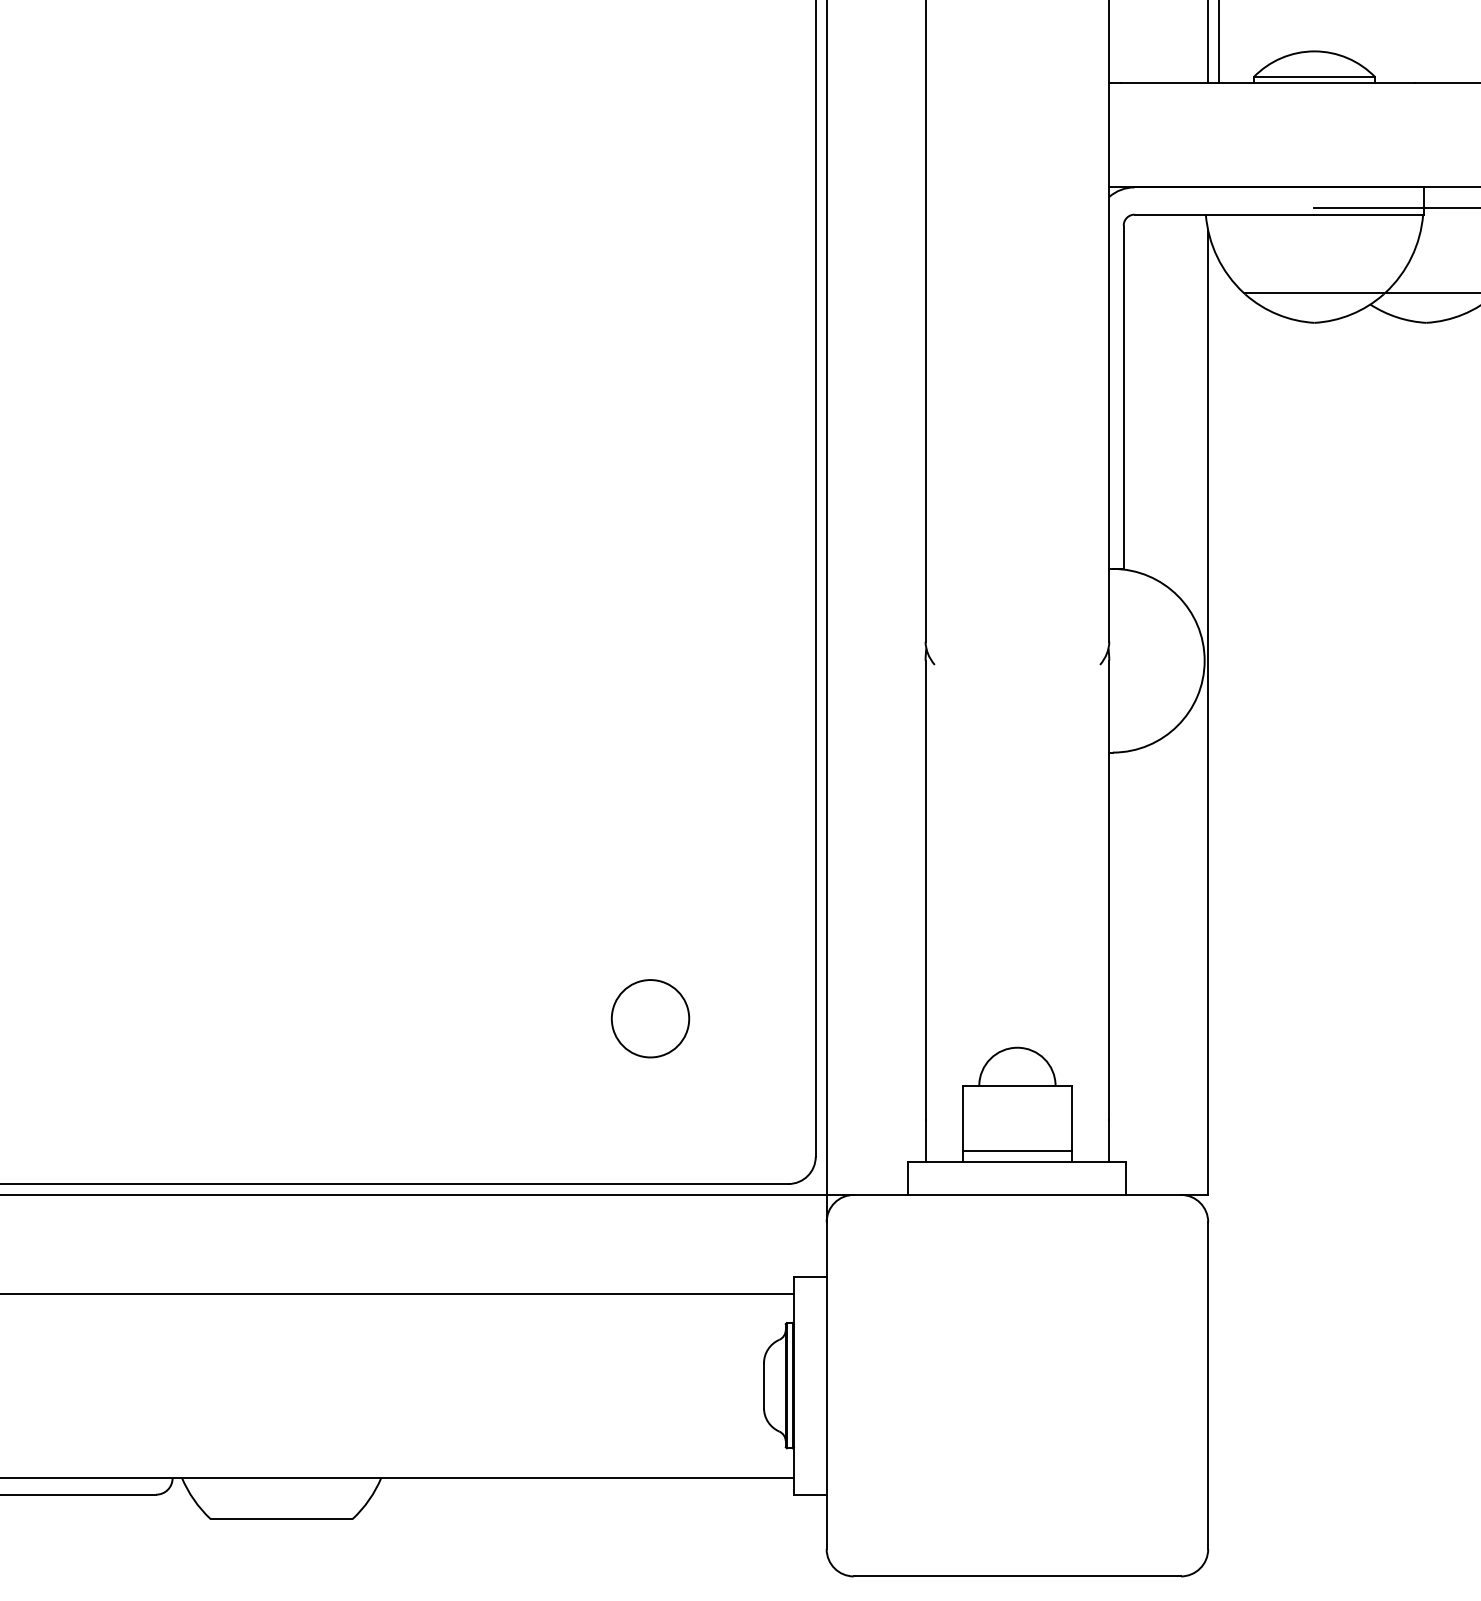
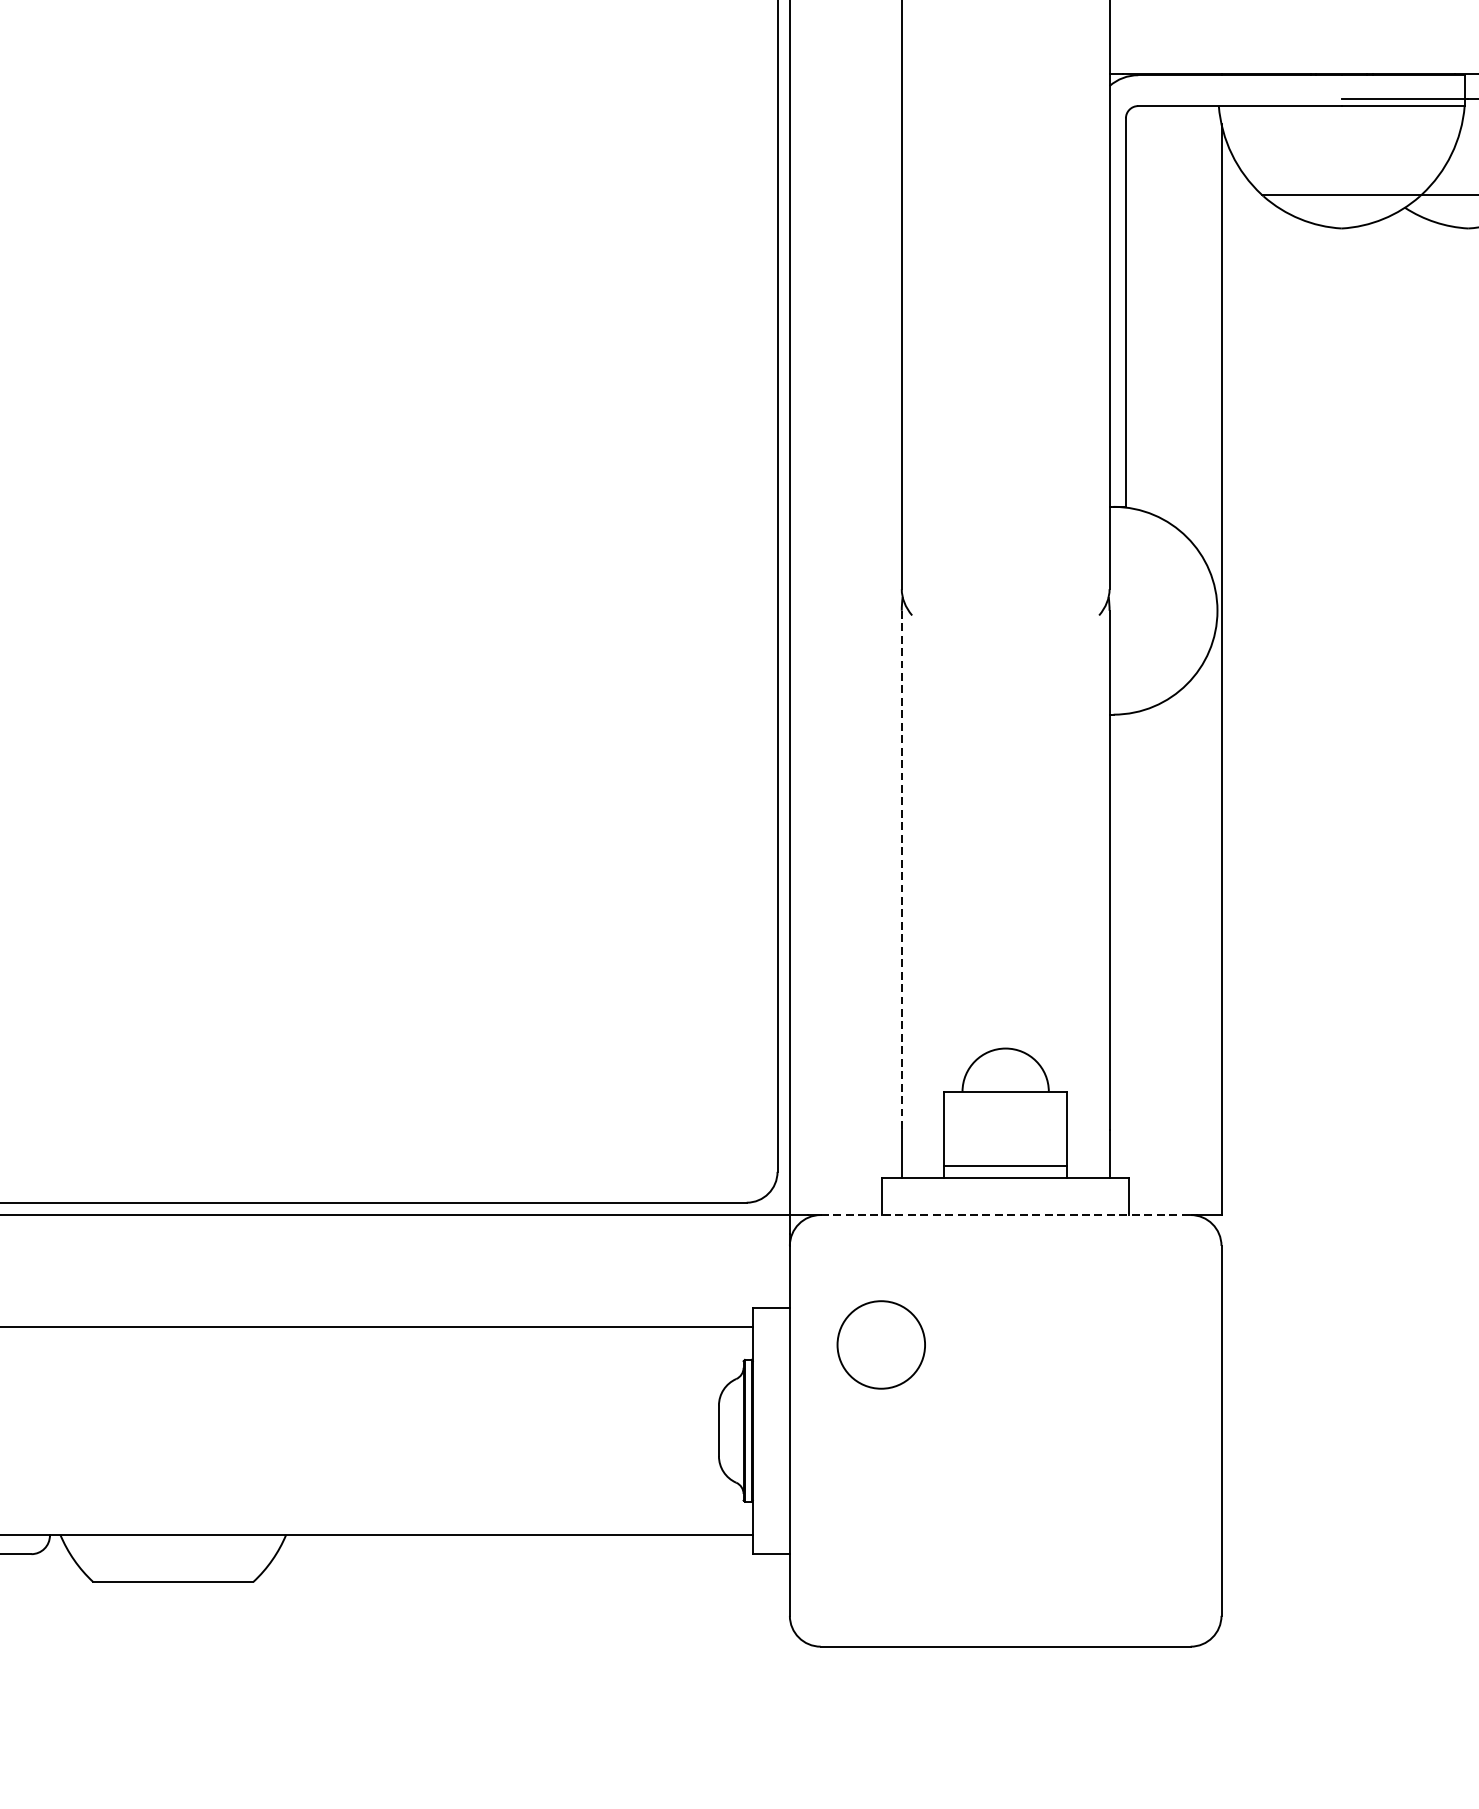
line: (925, 890) -> (901, 870), solid -> dashed
circle: (650, 1018) -> (881, 1344), moved
line: (1017, 1194) -> (1005, 1214), solid -> dashed

